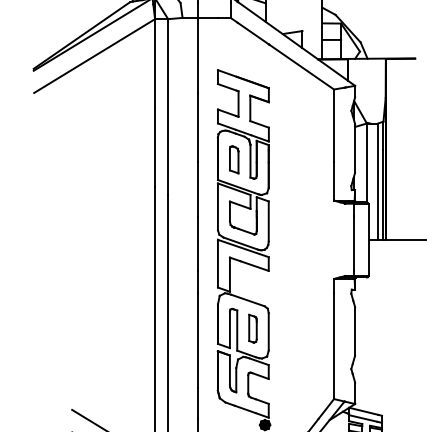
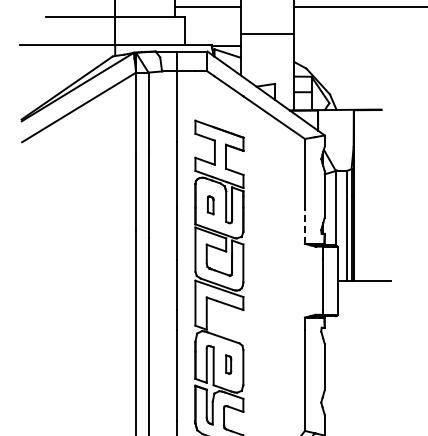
part: (233, 160) -> (210, 205), size x0.7
line: (333, 181) -> (304, 225), solid -> dashed
part: (252, 328) -> (228, 364), size x0.7

